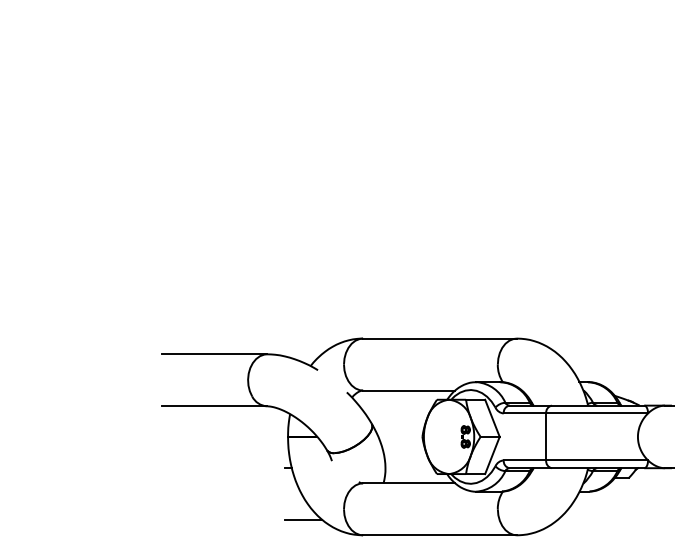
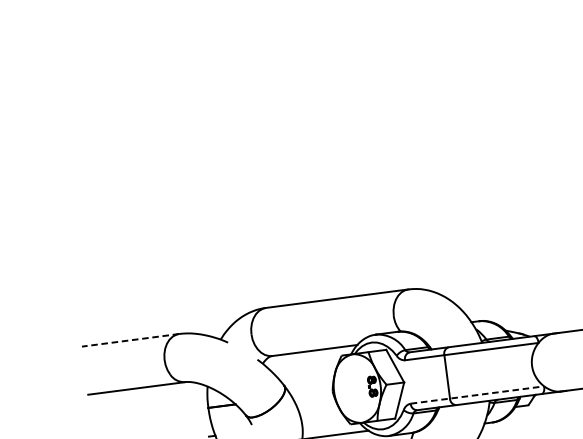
line: (214, 354) -> (130, 340), solid -> dashed
line: (576, 460) -> (478, 395), solid -> dashed

